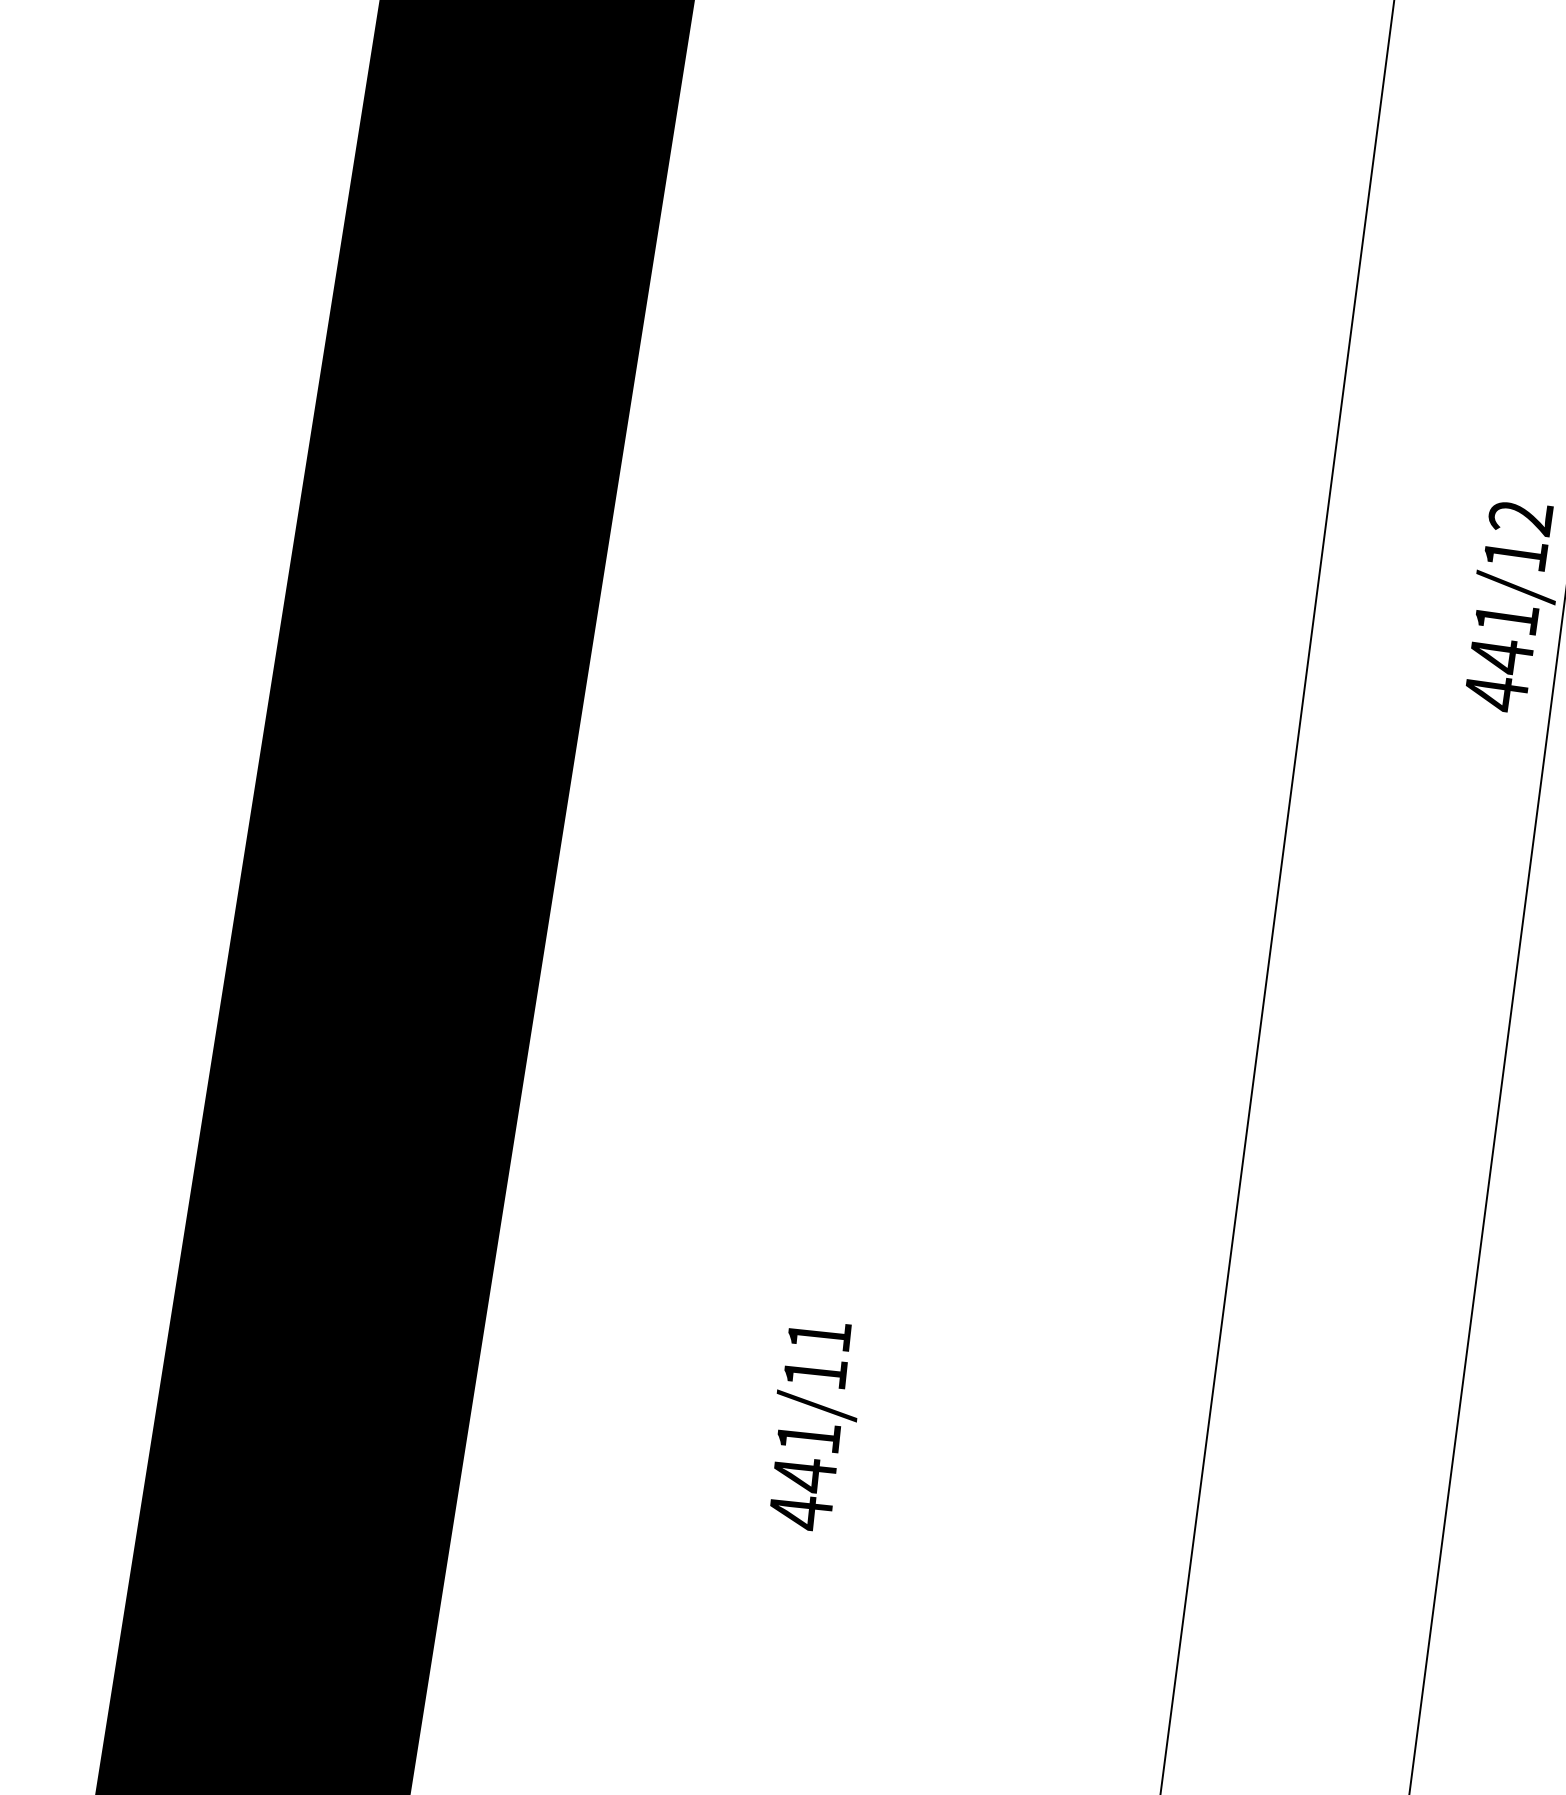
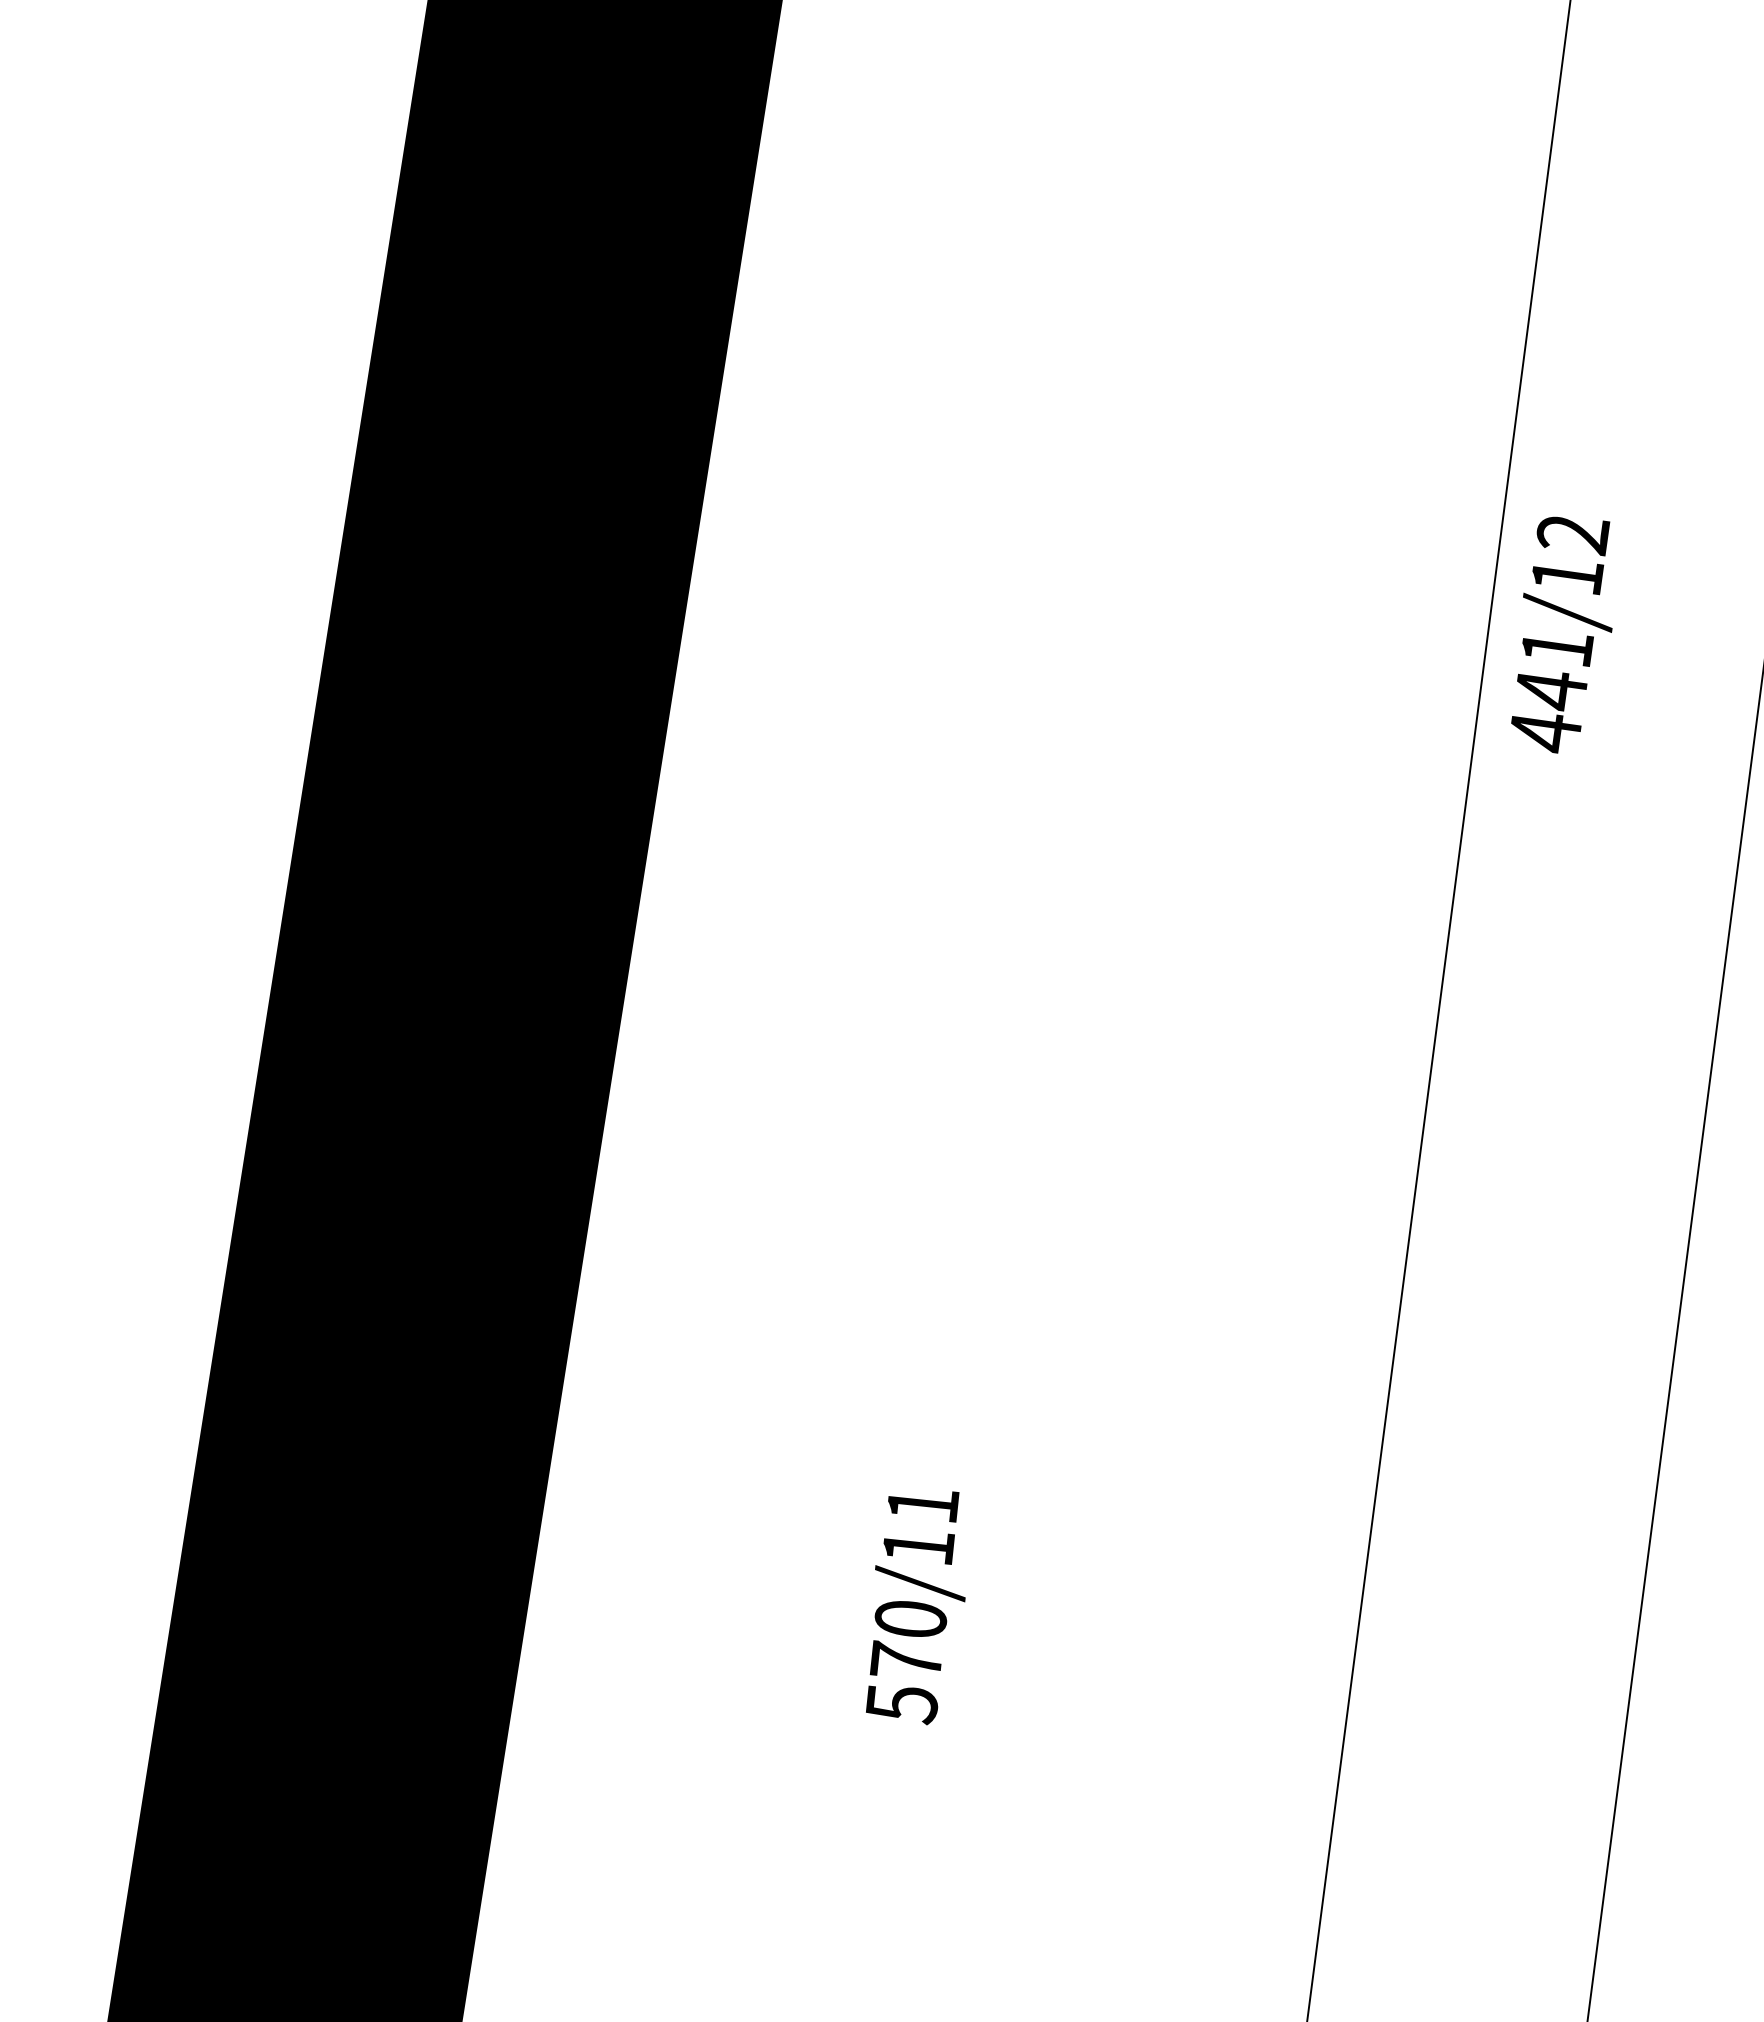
text: (1510, 606) -> (1561, 634), moved
text: (804, 1476) -> (906, 1663), 441/11 -> 570/11

